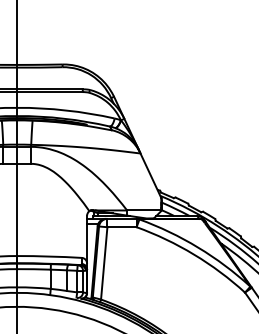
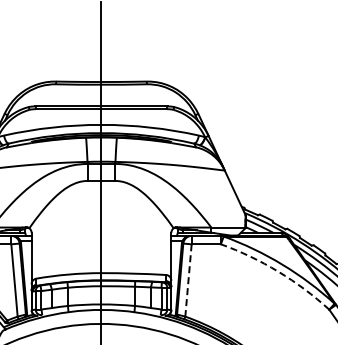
arc: (194, 254) -> (278, 271), solid -> dashed
line: (104, 263) -> (188, 280), solid -> dashed

